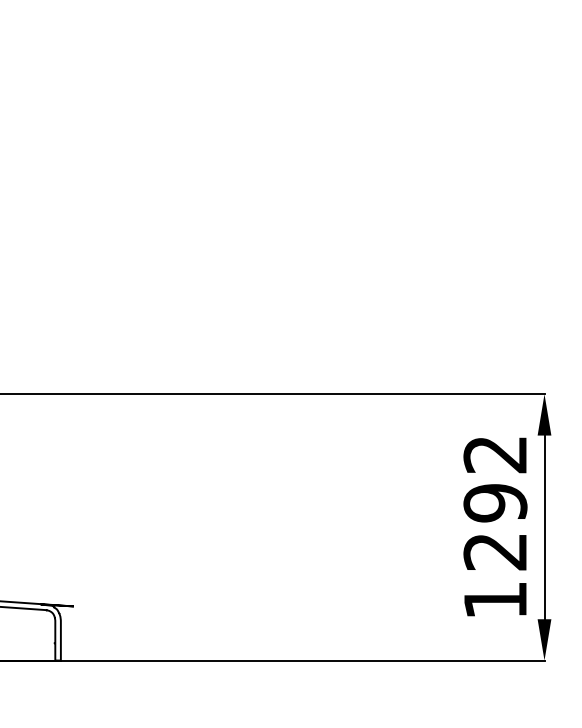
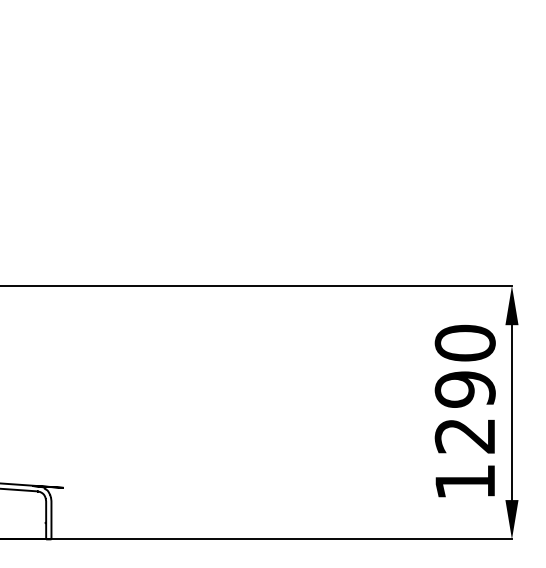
text: (495, 454) -> (465, 343), 1292 -> 1290

